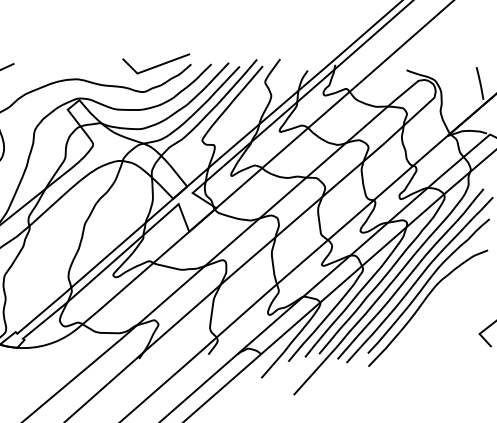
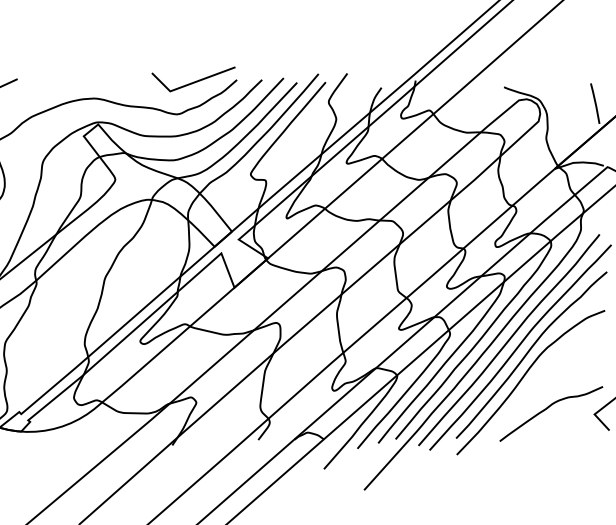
curve: (442, 329) -> (548, 408), added

